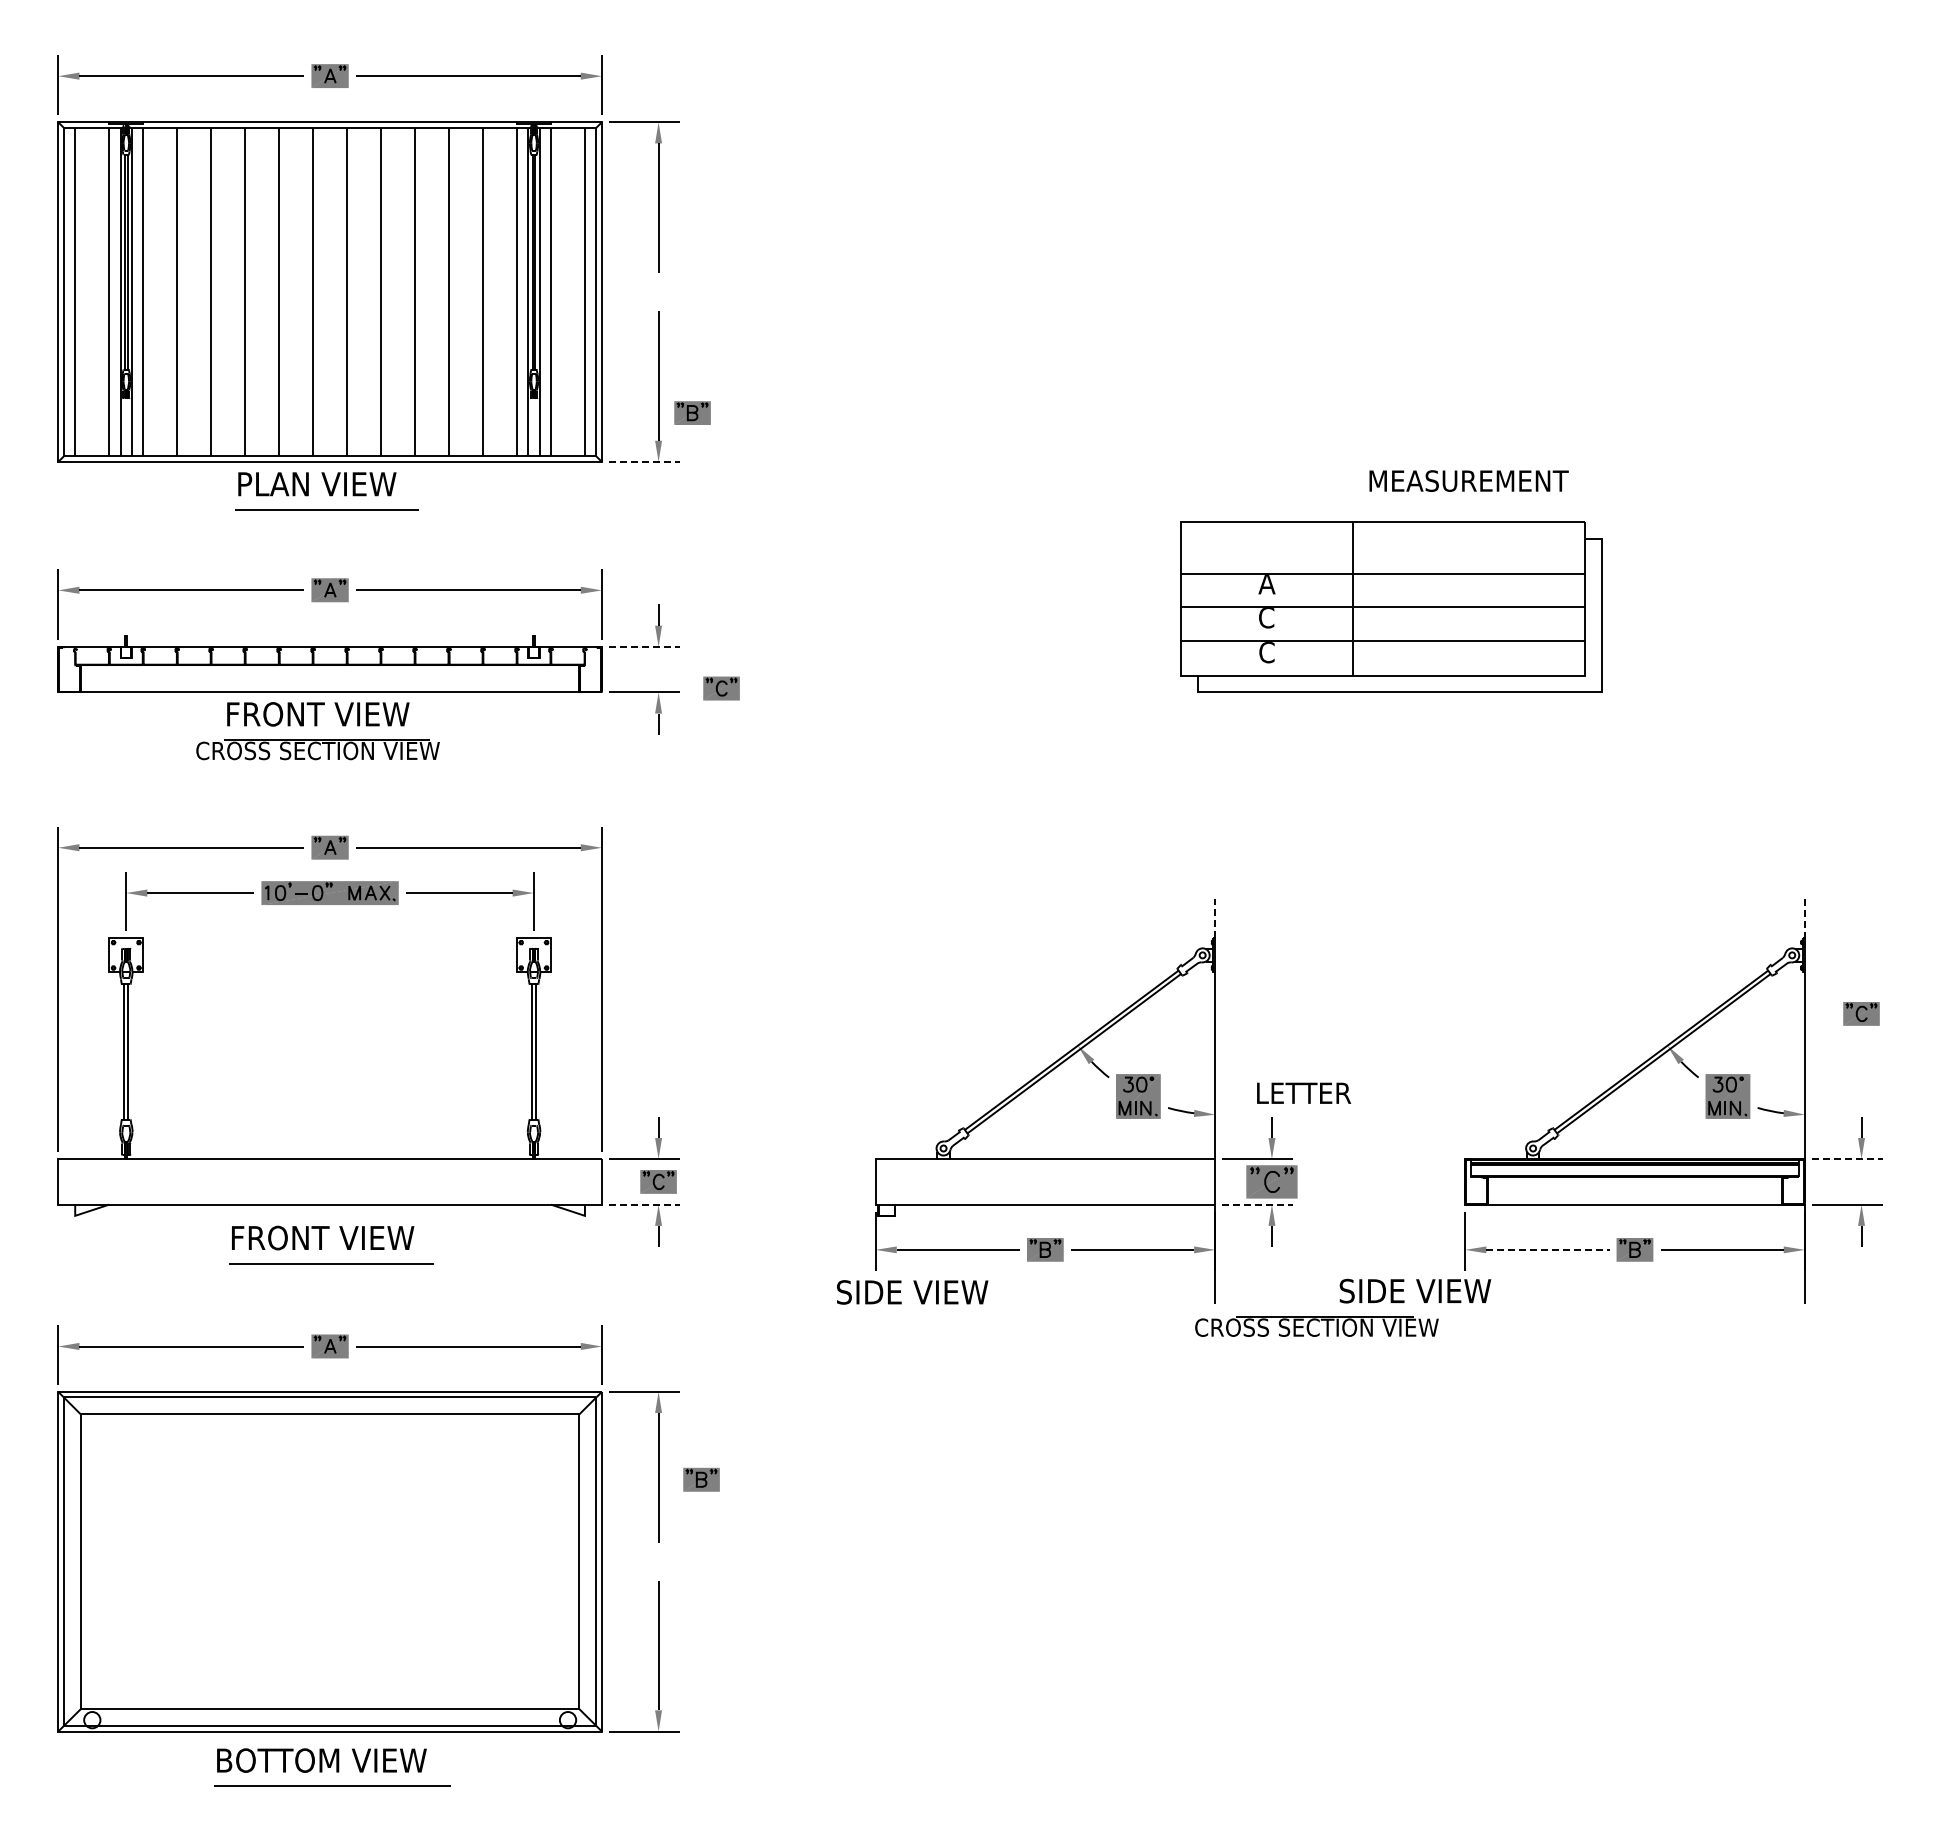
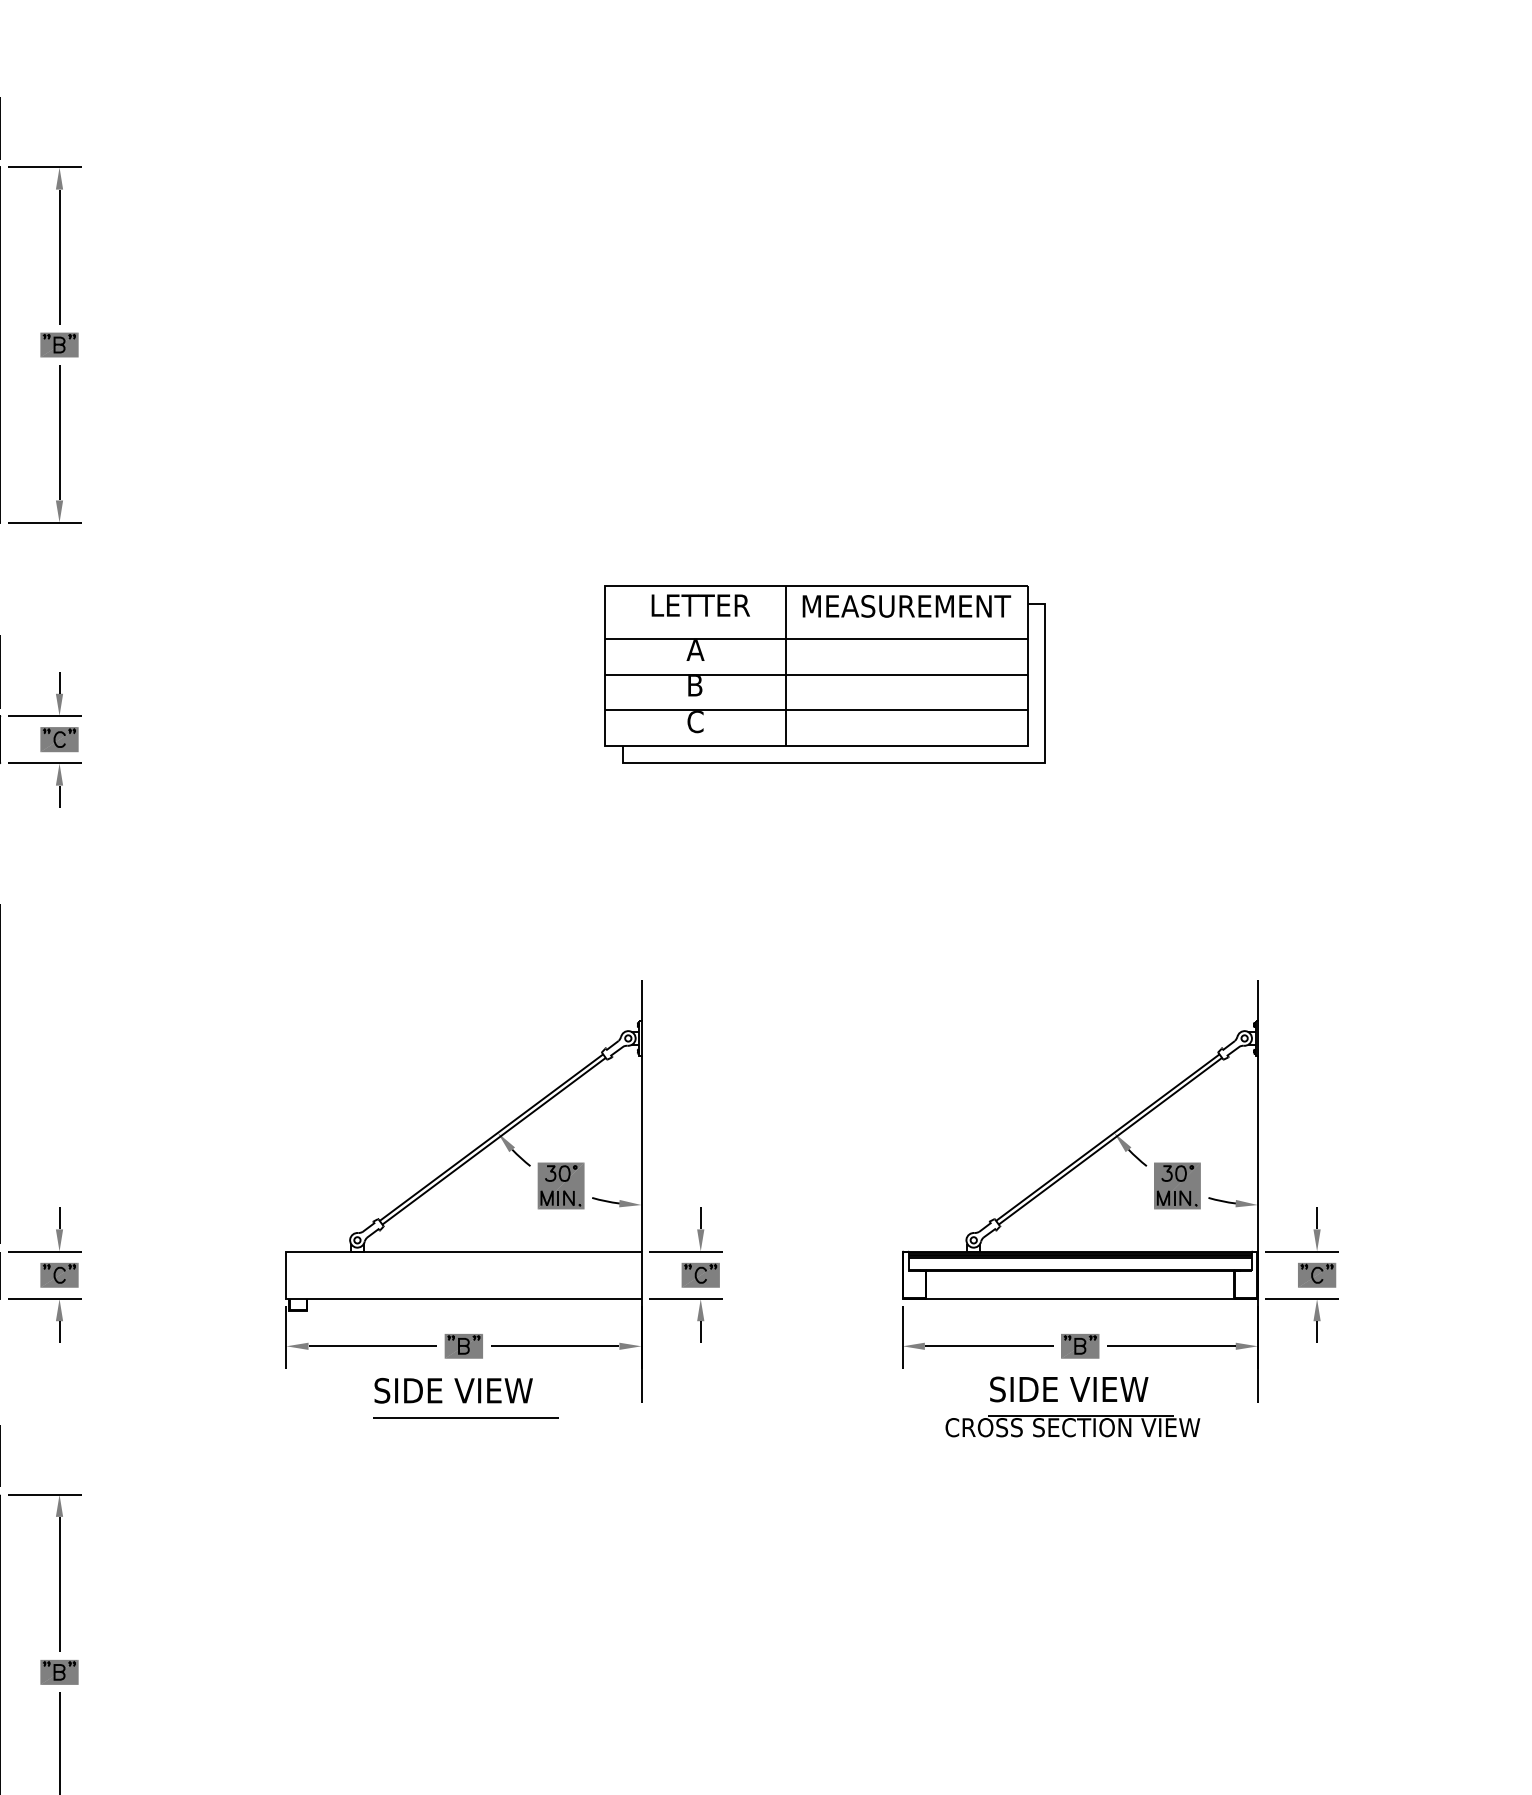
part: (692, 412) -> (59, 344), moved
line: (644, 462) -> (44, 523), dashed -> solid
text: (1468, 480) -> (906, 605), moved
text: (1266, 618) -> (695, 686), C -> B
line: (644, 646) -> (44, 715), dashed -> solid
part: (721, 688) -> (59, 739), moved
line: (1215, 918) -> (641, 999), dashed -> solid
line: (1804, 918) -> (1257, 999), dashed -> solid
part: (1861, 1013) -> (1317, 1274), moved
text: (1304, 1092) -> (701, 604), moved
line: (1847, 1159) -> (1302, 1251), dashed -> solid
part: (1271, 1181) -> (700, 1274), size x0.71
line: (644, 1204) -> (44, 1298), dashed -> solid
line: (1258, 1204) -> (686, 1298), dashed -> solid
line: (1547, 1249) -> (988, 1345), dashed -> solid
text: (1415, 1290) -> (1069, 1388), moved
text: (912, 1292) -> (453, 1390), moved
line: (1046, 1317) -> (465, 1417), added
part: (1316, 1326) -> (1072, 1426), moved
part: (701, 1479) -> (59, 1672), moved

